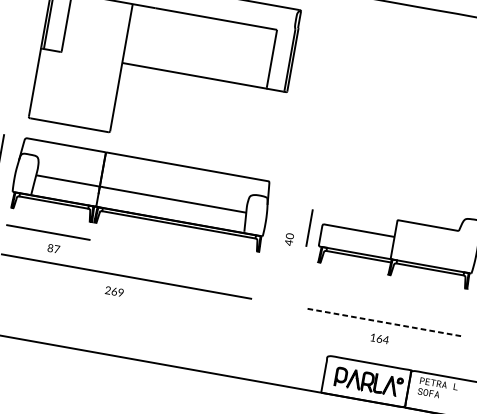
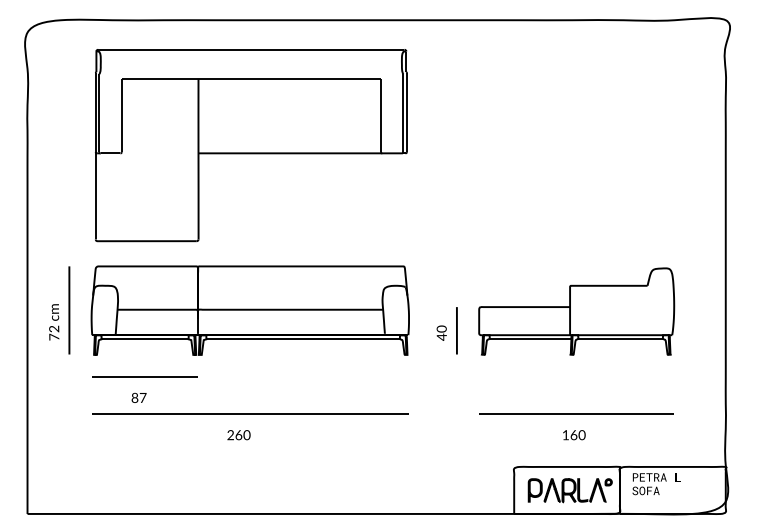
line: (309, 227) -> (456, 330), moved
text: (53, 248) -> (138, 397), moved
text: (120, 292) -> (246, 435), 269 -> 260
line: (384, 322) -> (576, 414), dashed -> solid
text: (385, 340) -> (581, 435), 164 -> 160

